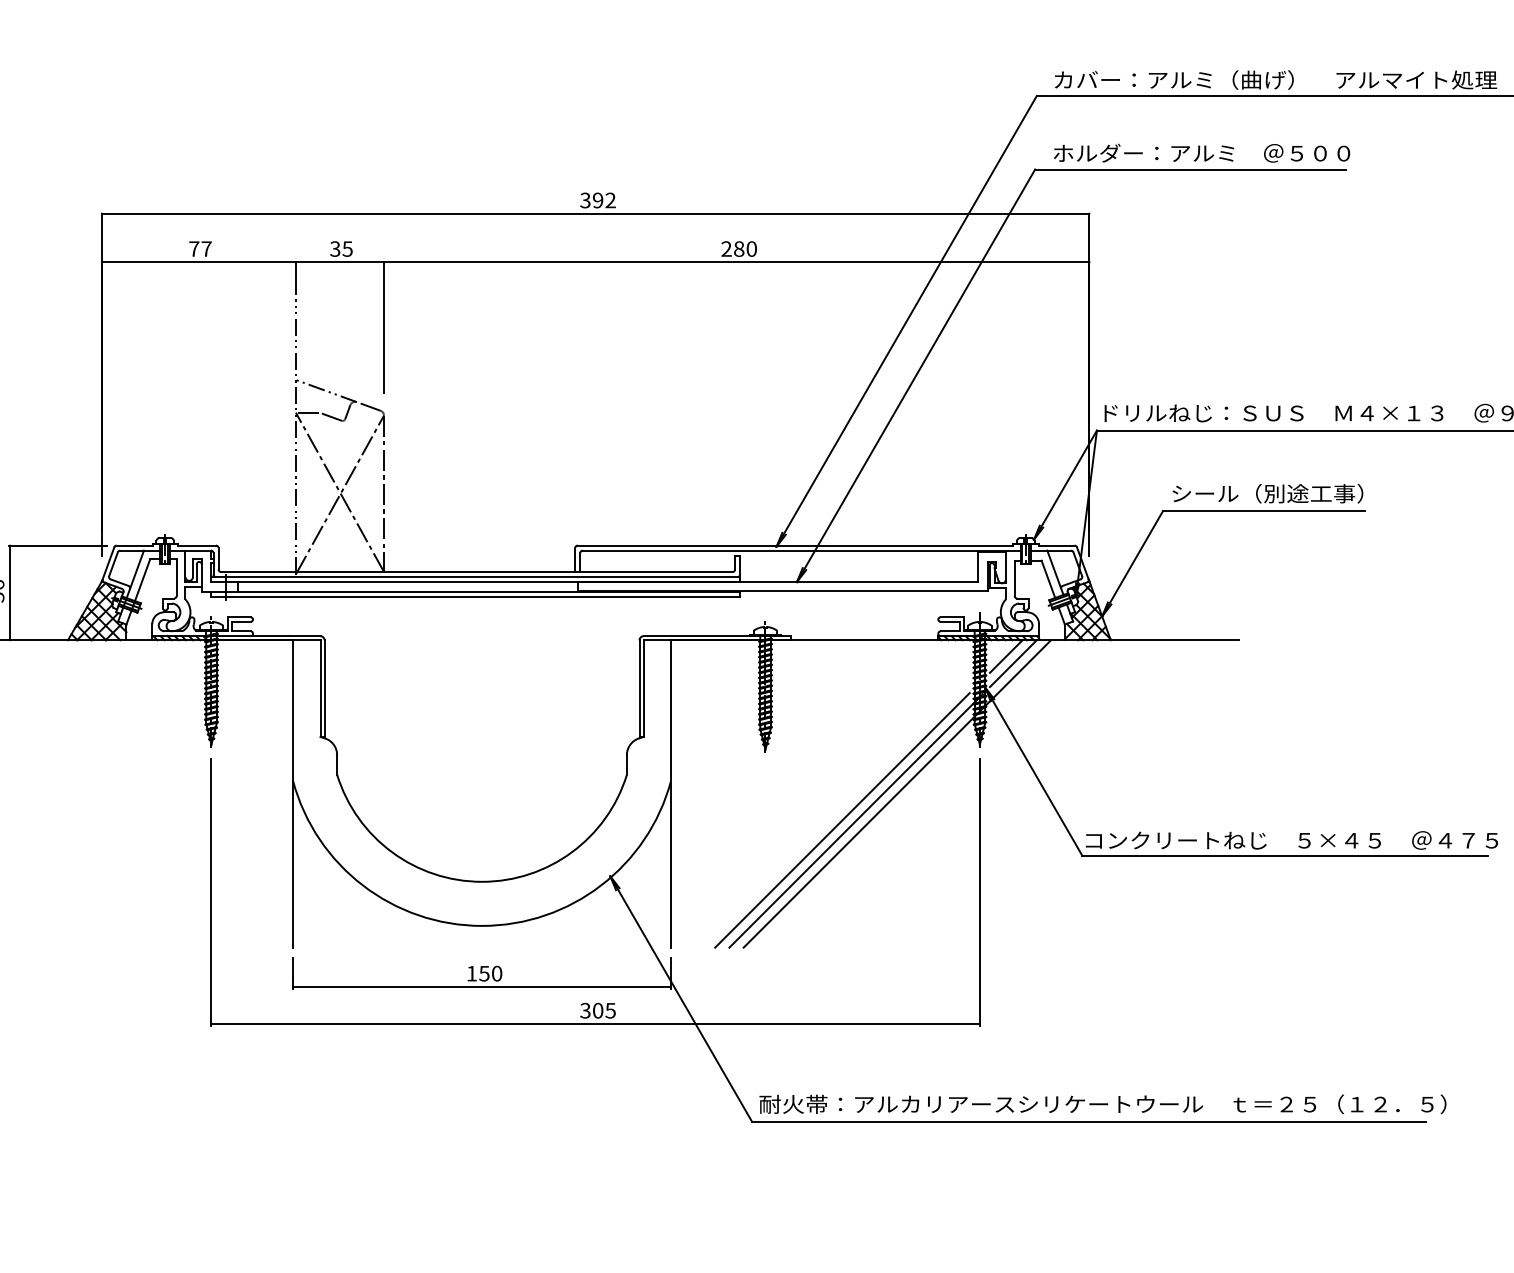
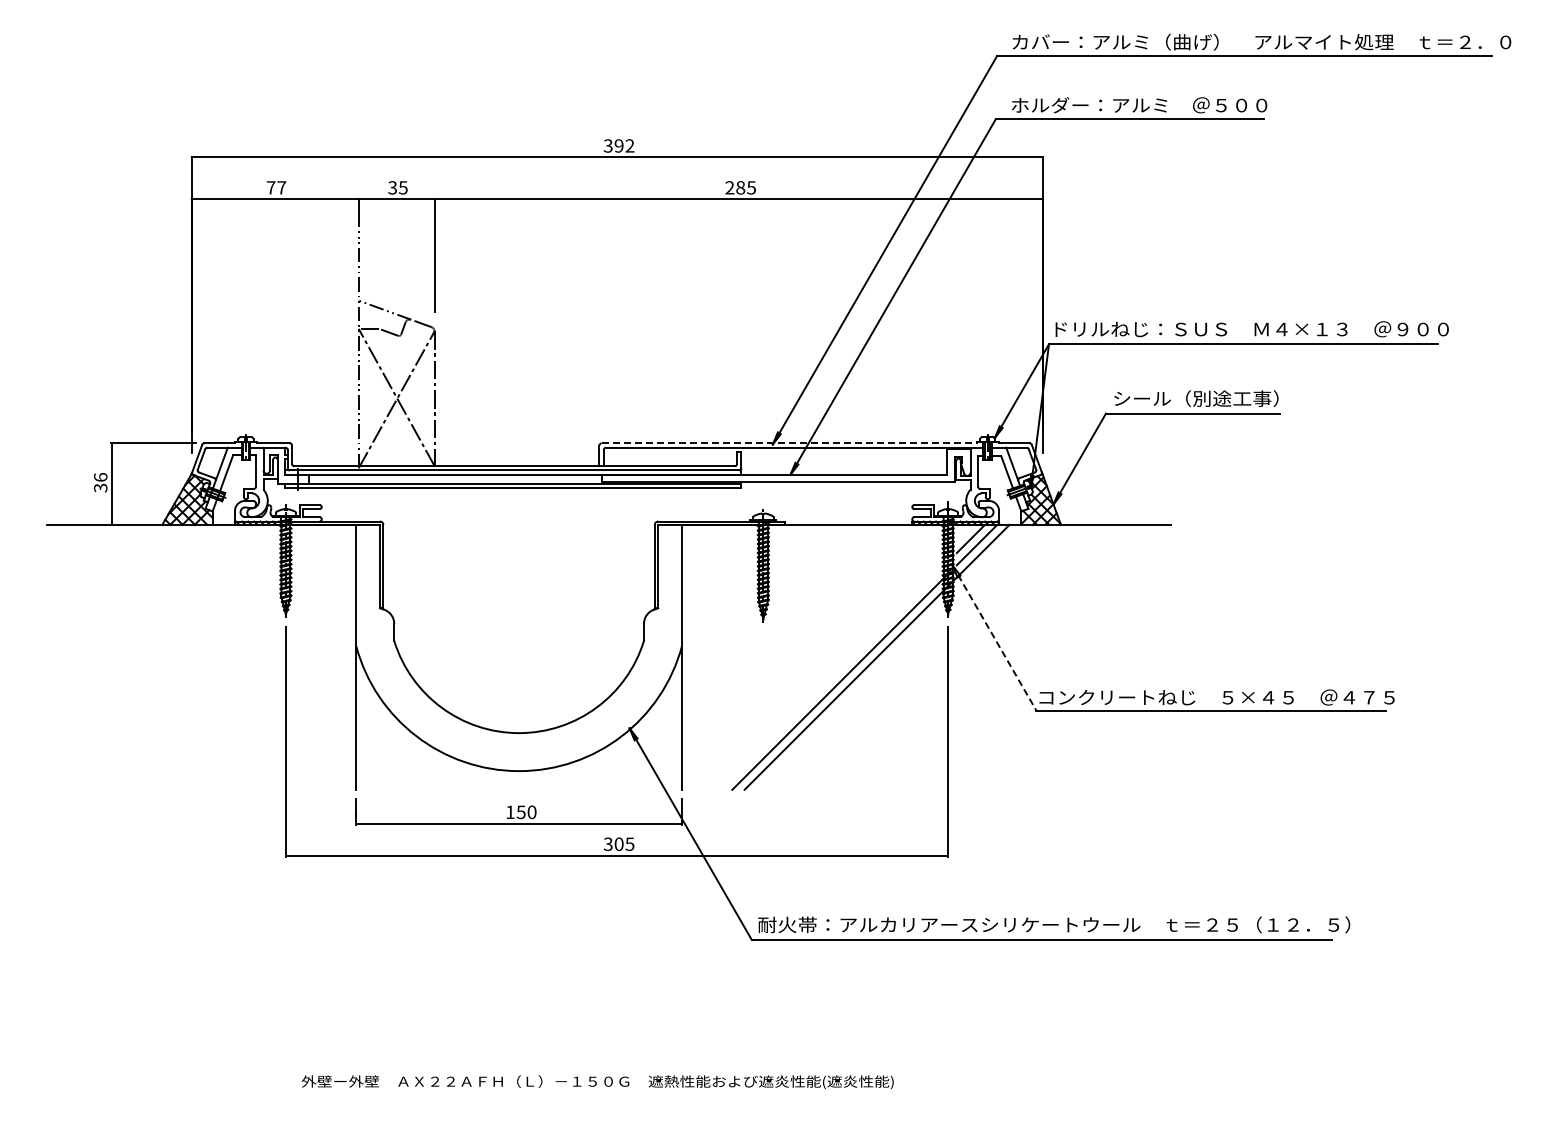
text: (751, 248) -> (751, 187), 280 -> 285
line: (795, 545) -> (789, 443), solid -> dashed
line: (1033, 770) -> (994, 637), solid -> dashed
line: (842, 819) -> (829, 679), removed

